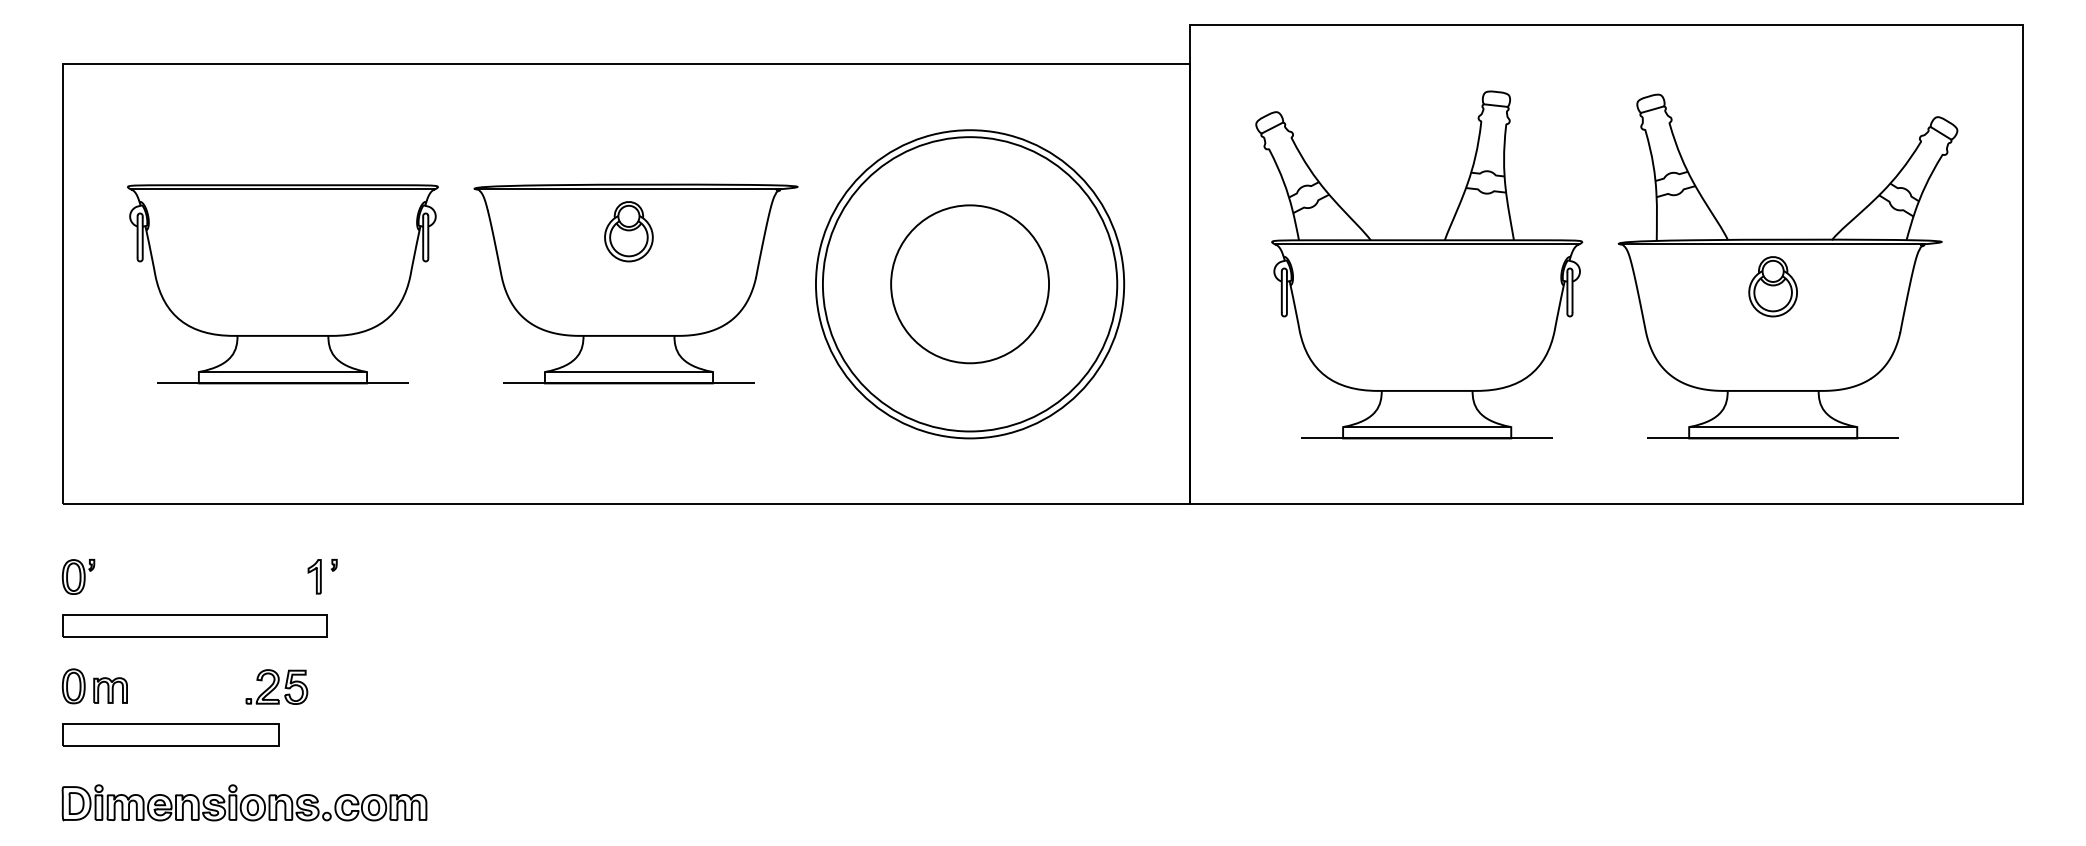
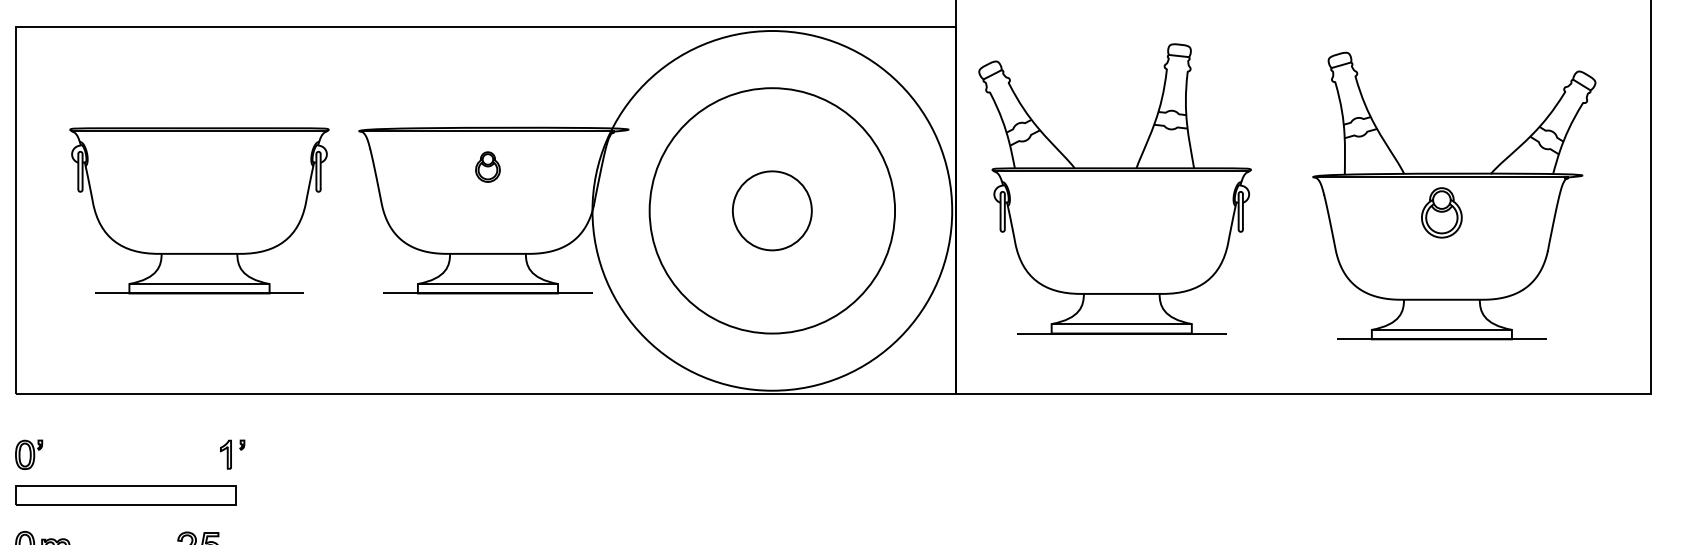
part: (628, 231) -> (487, 166), size x0.6
part: (1419, 264) -> (1115, 188), moved
circle: (969, 284) -> (771, 211), size x1.4
circle: (970, 284) -> (772, 211), size x0.6

